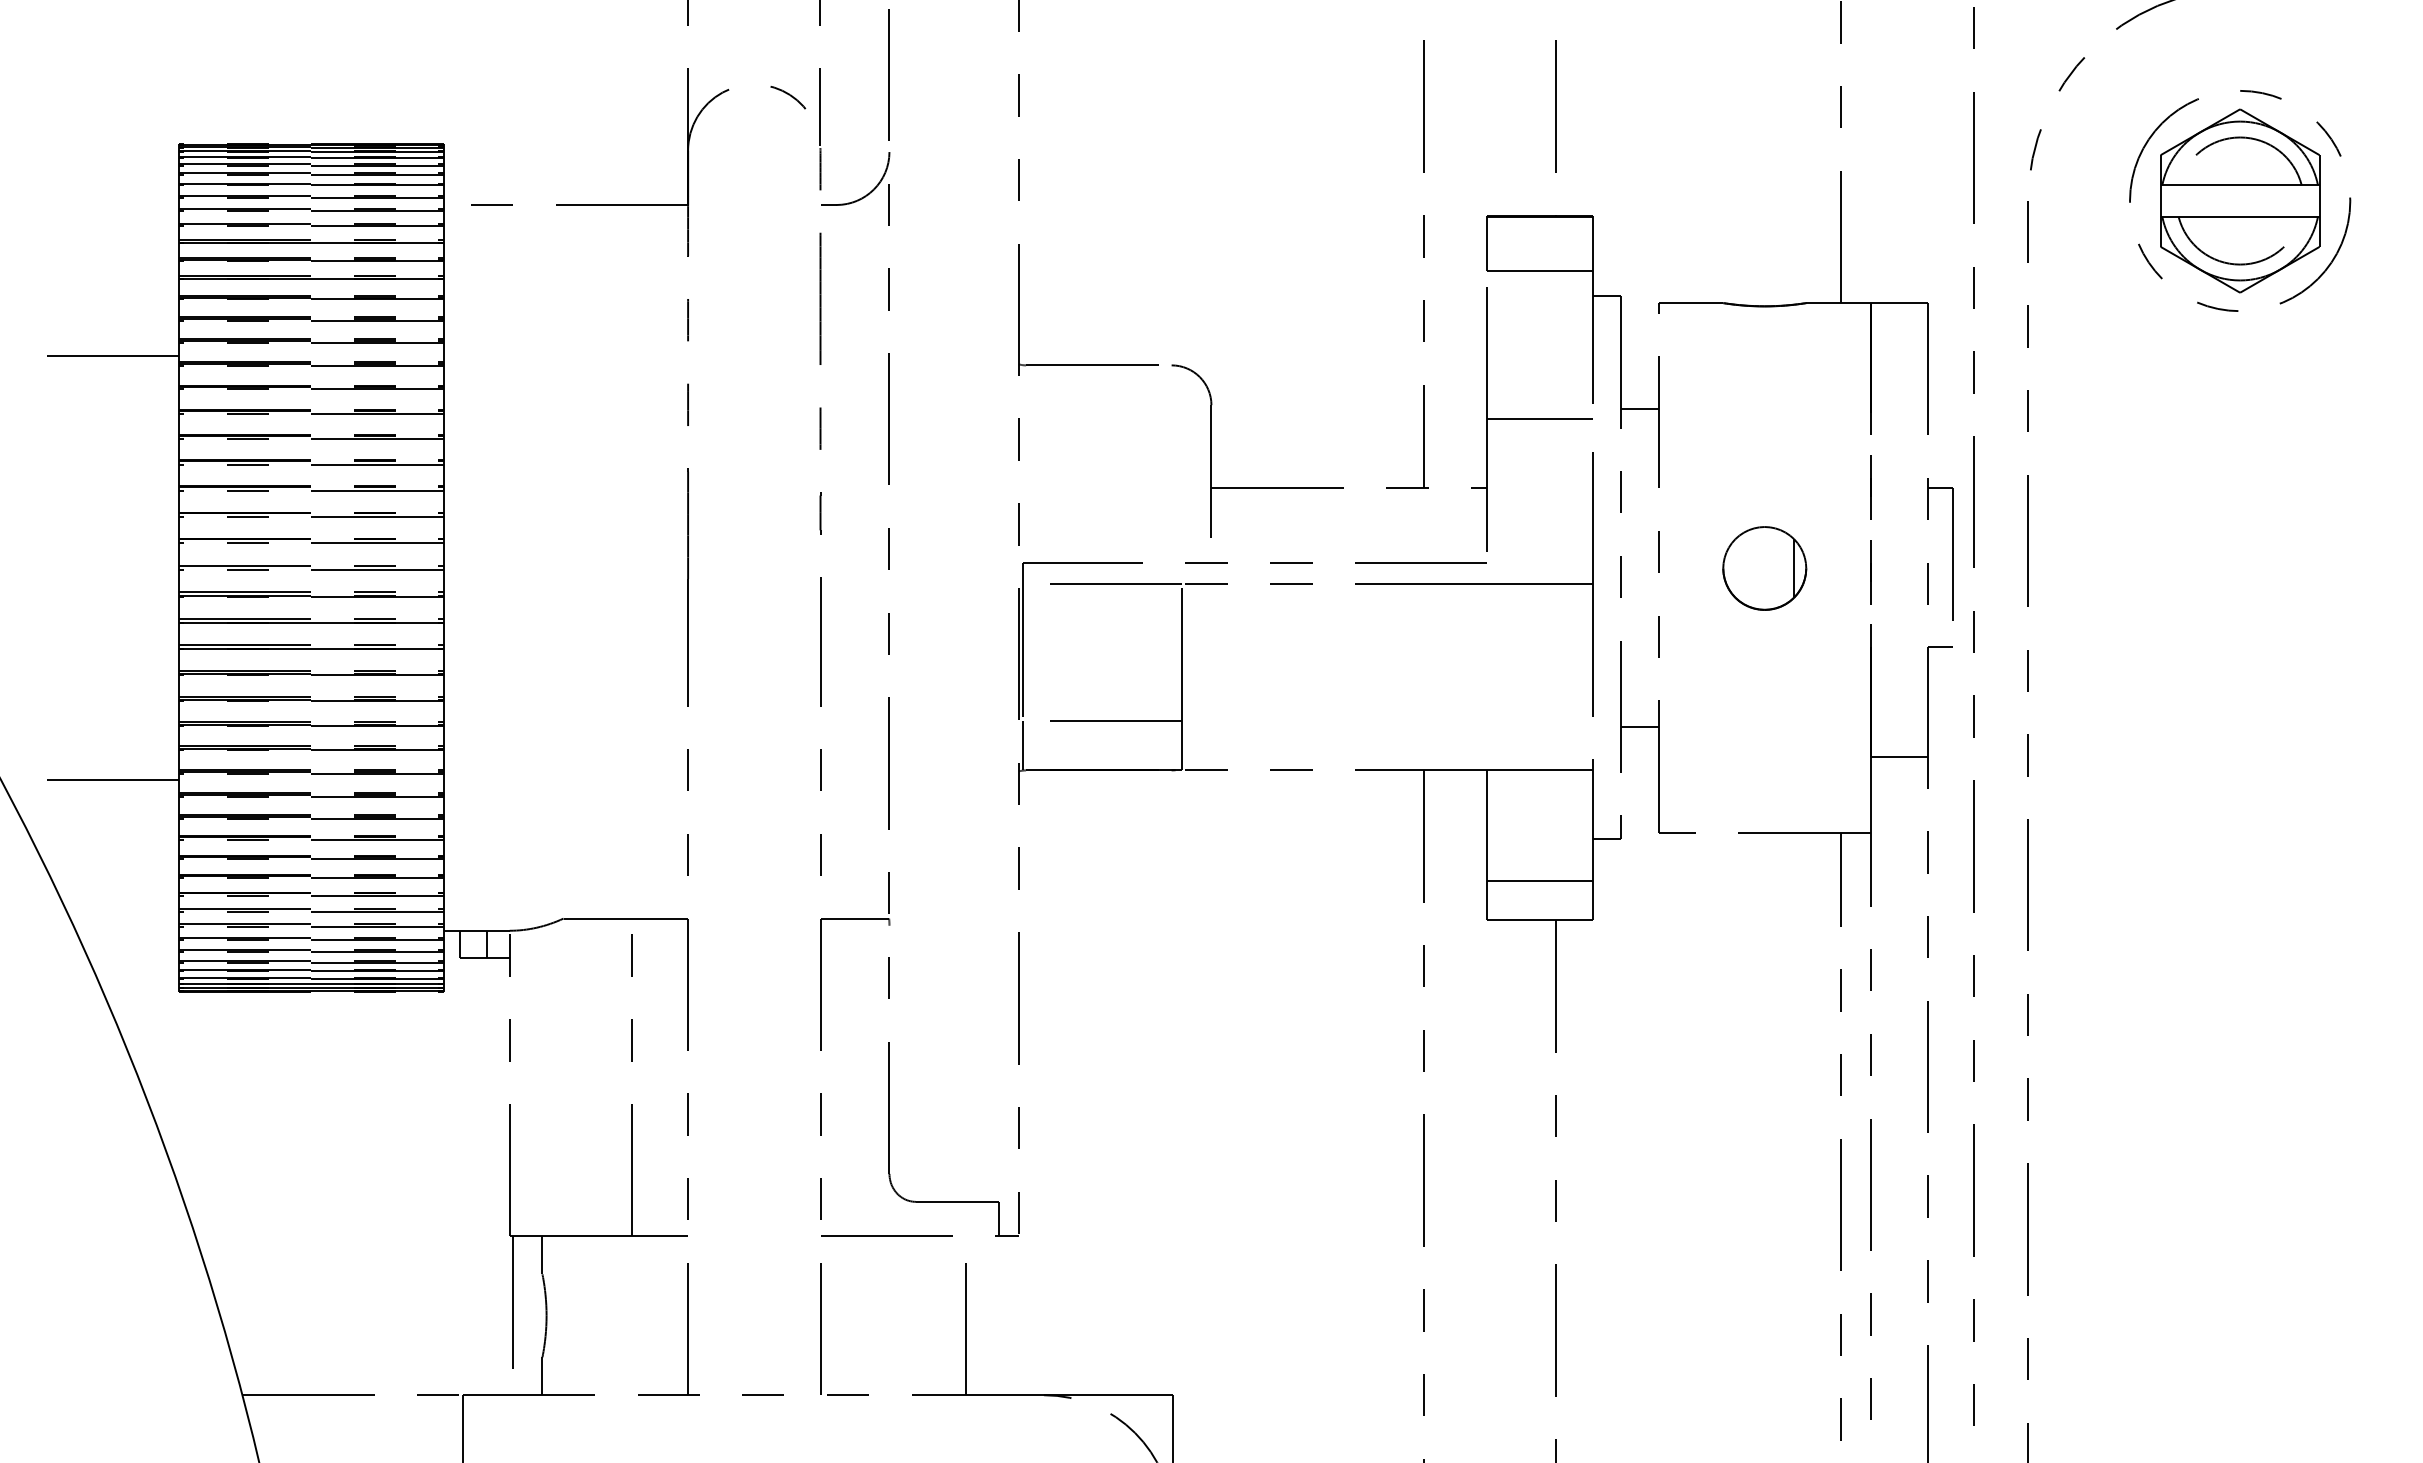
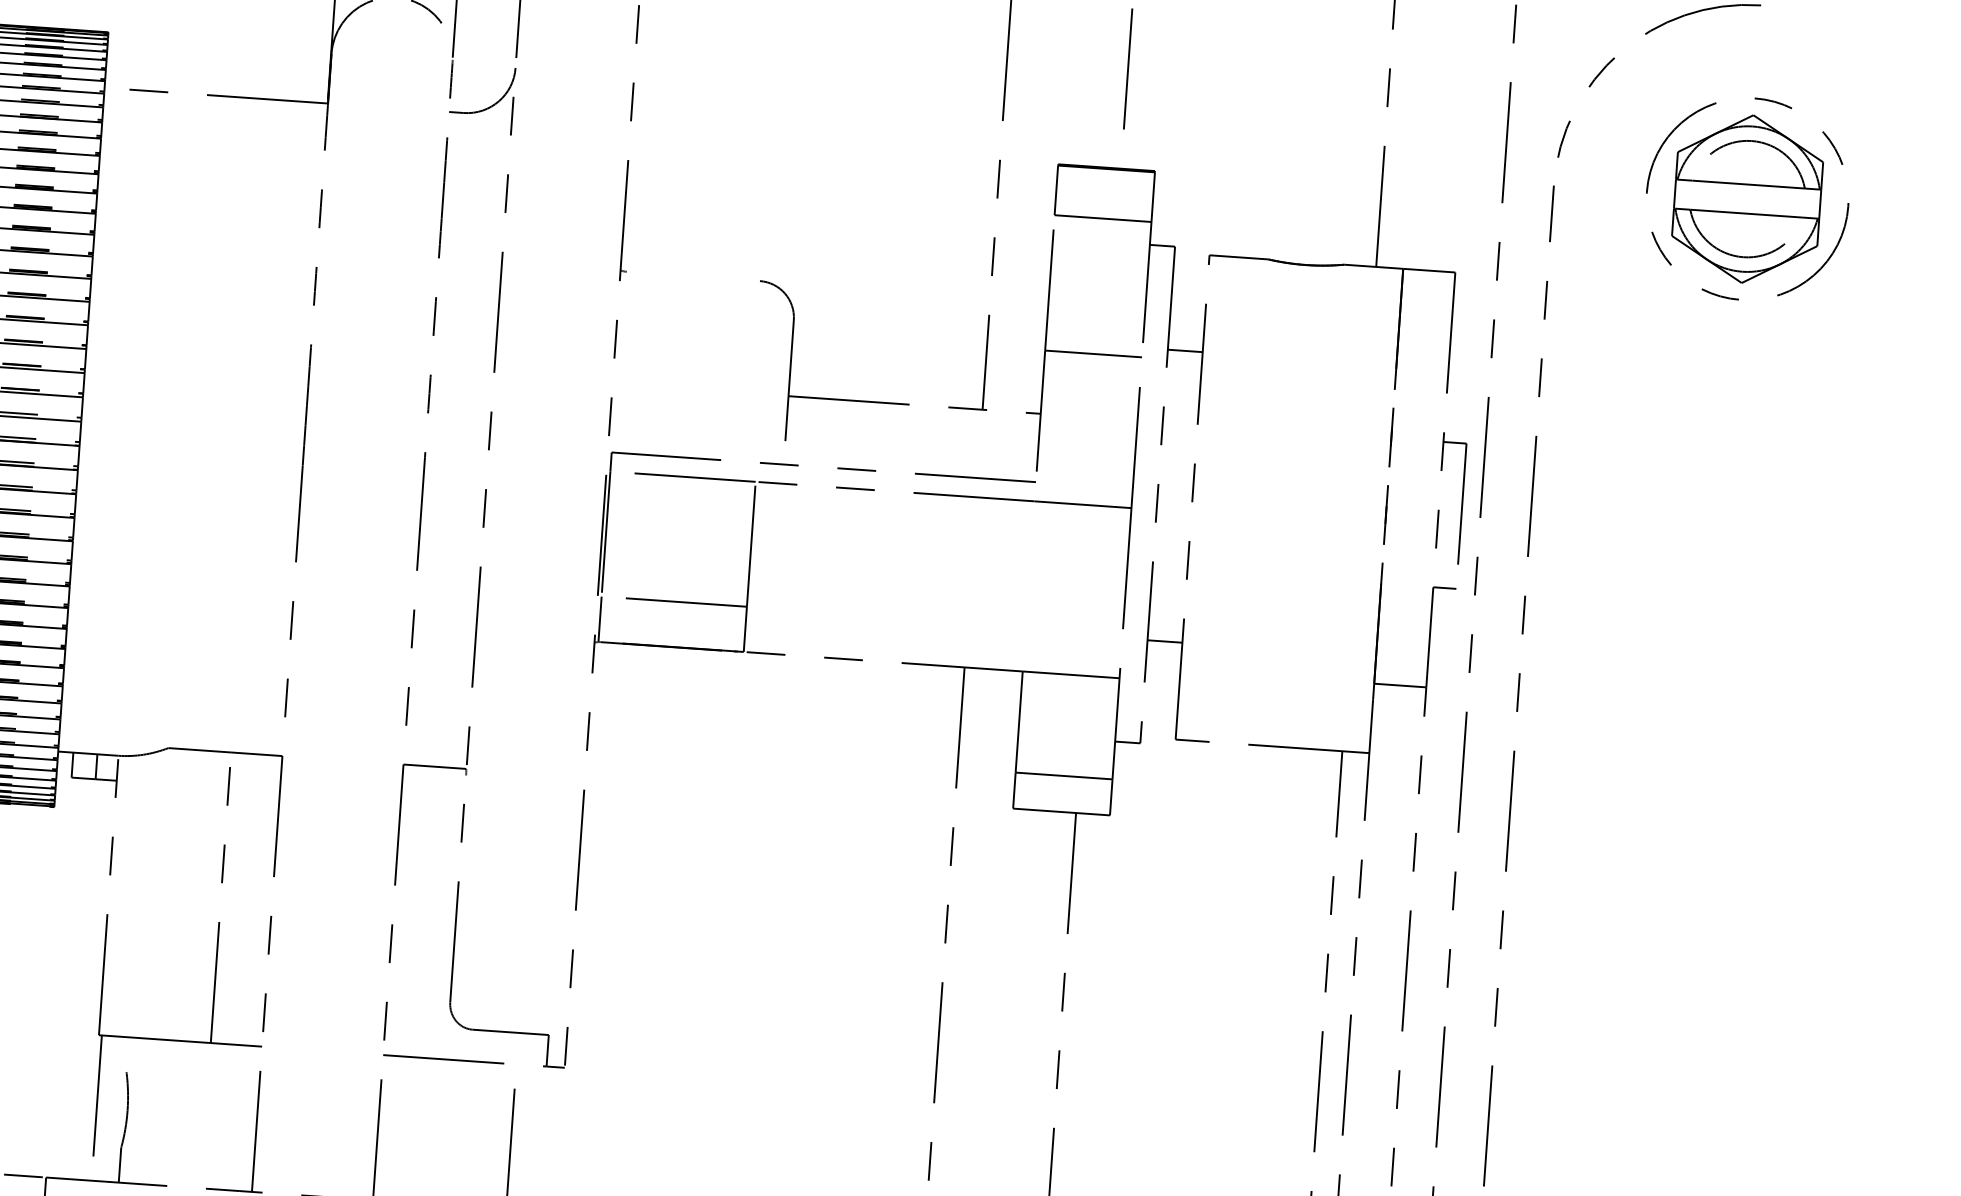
line: (1098, 365) -> (693, 276), removed
part: (1764, 568) -> (1289, 504), removed
line: (542, 1255) -> (127, 1054), removed

